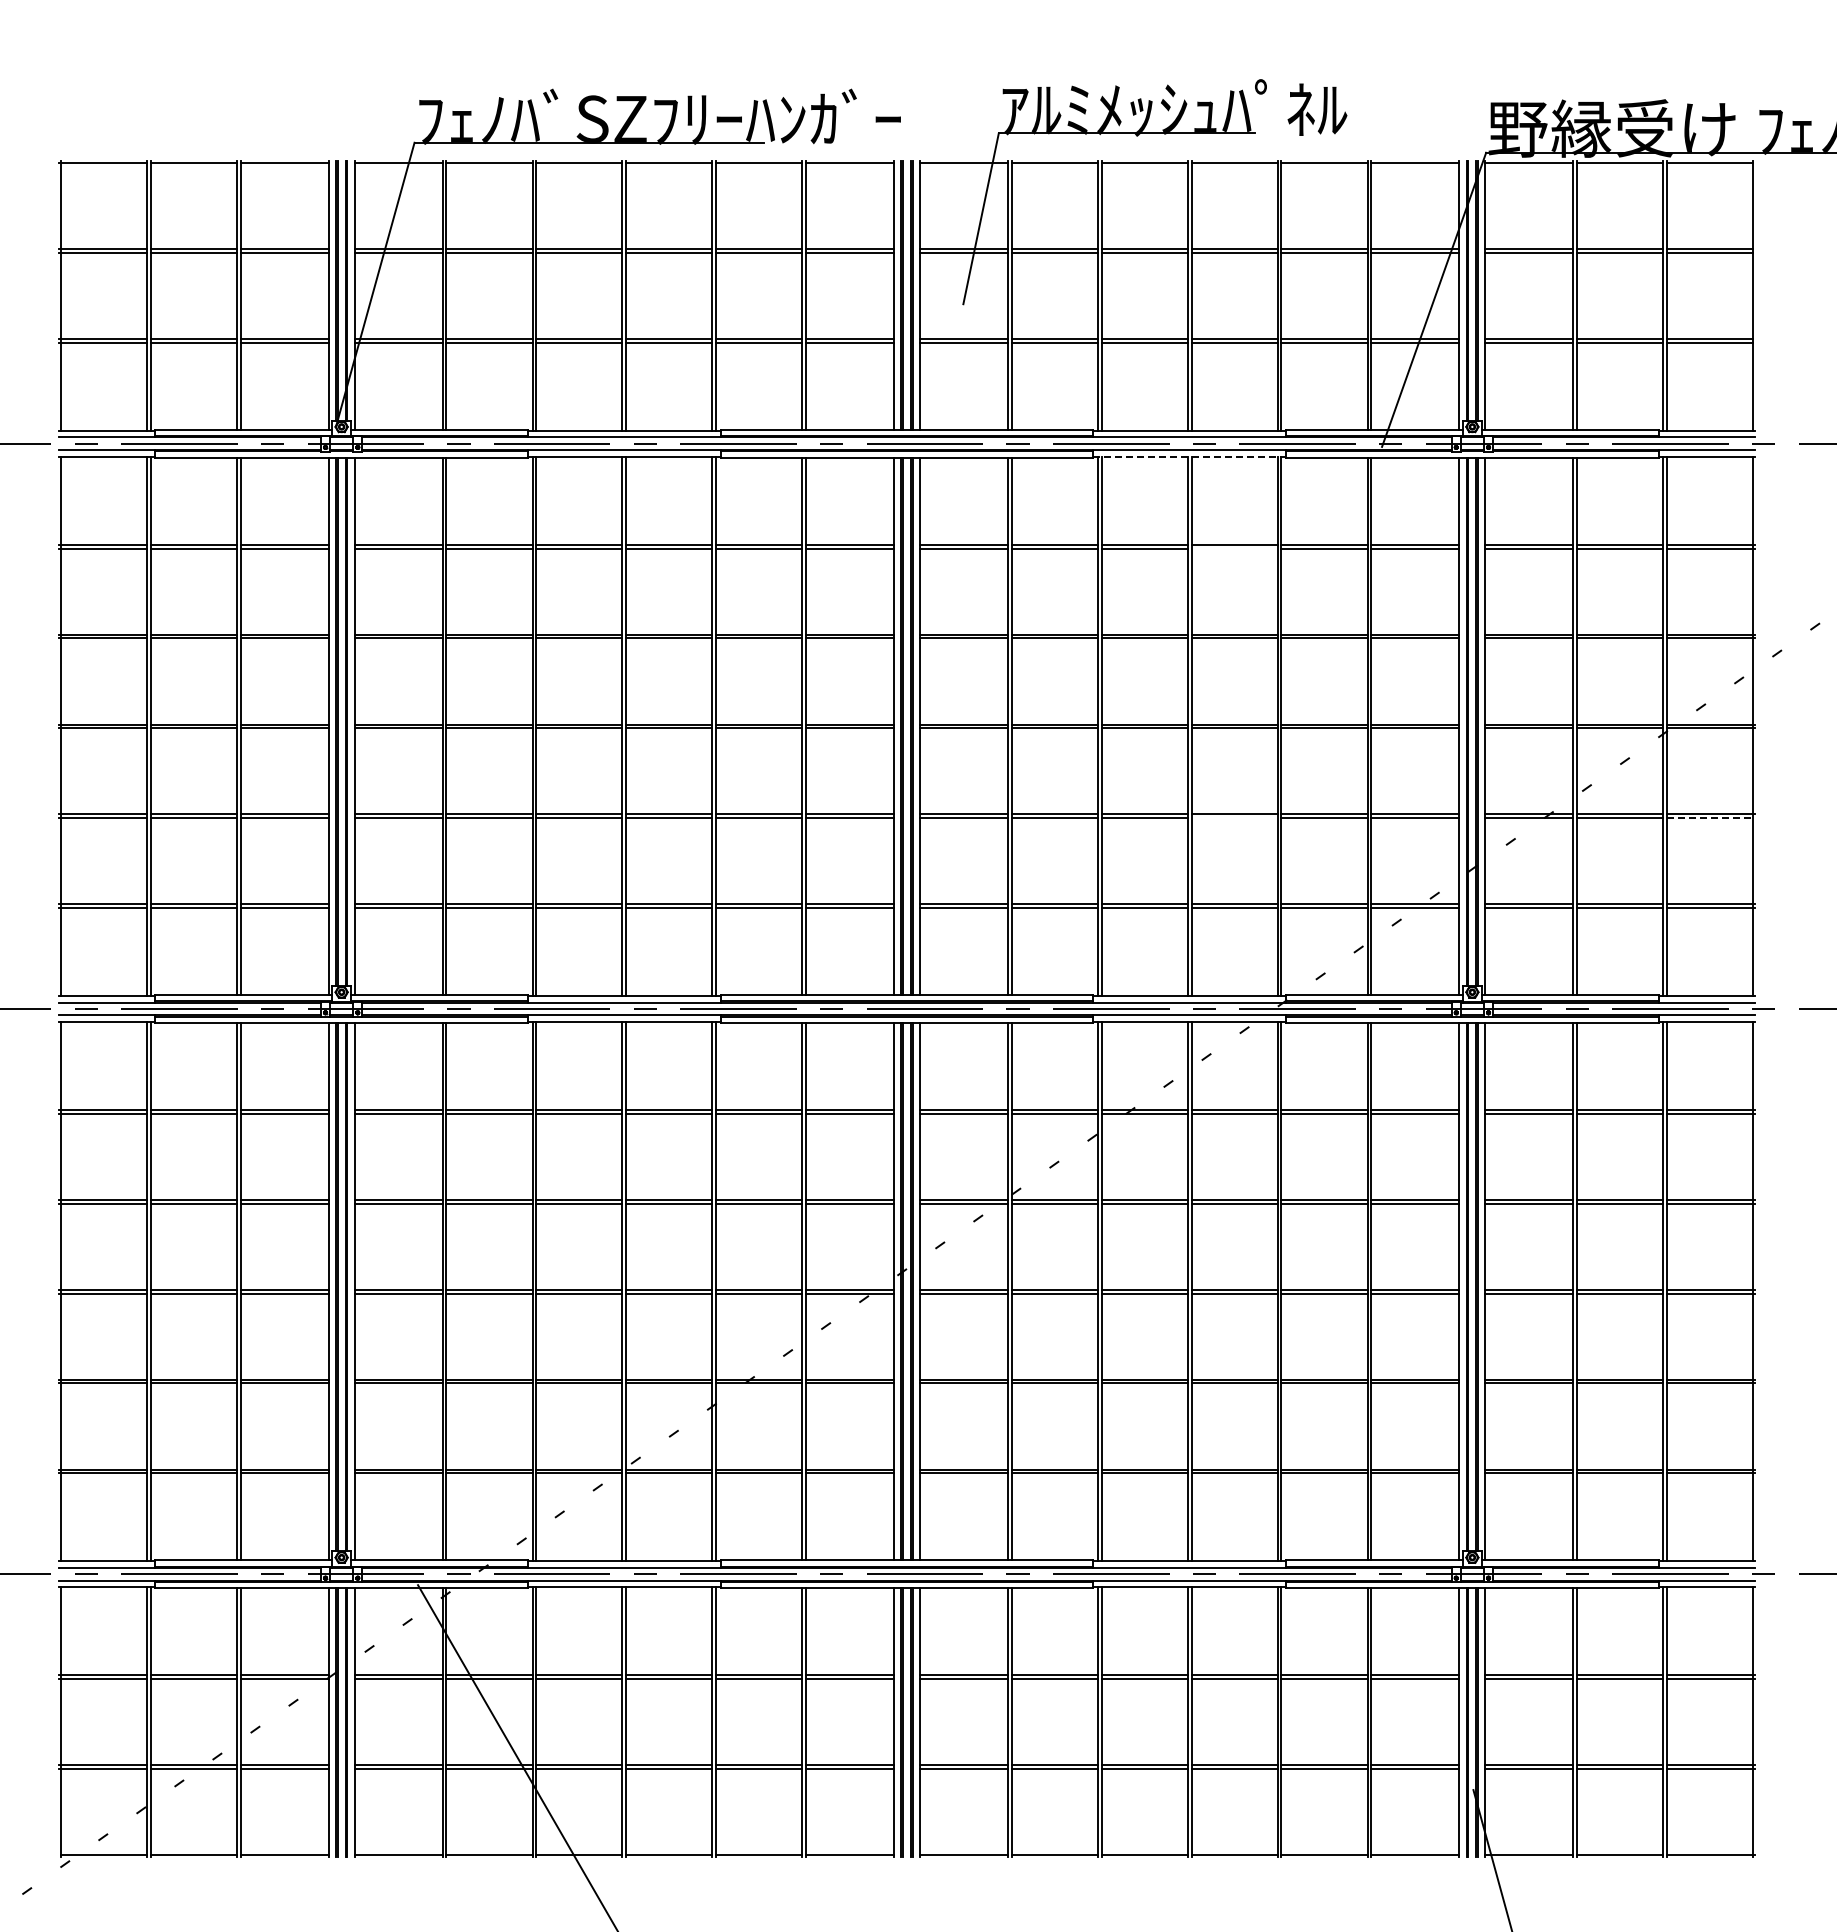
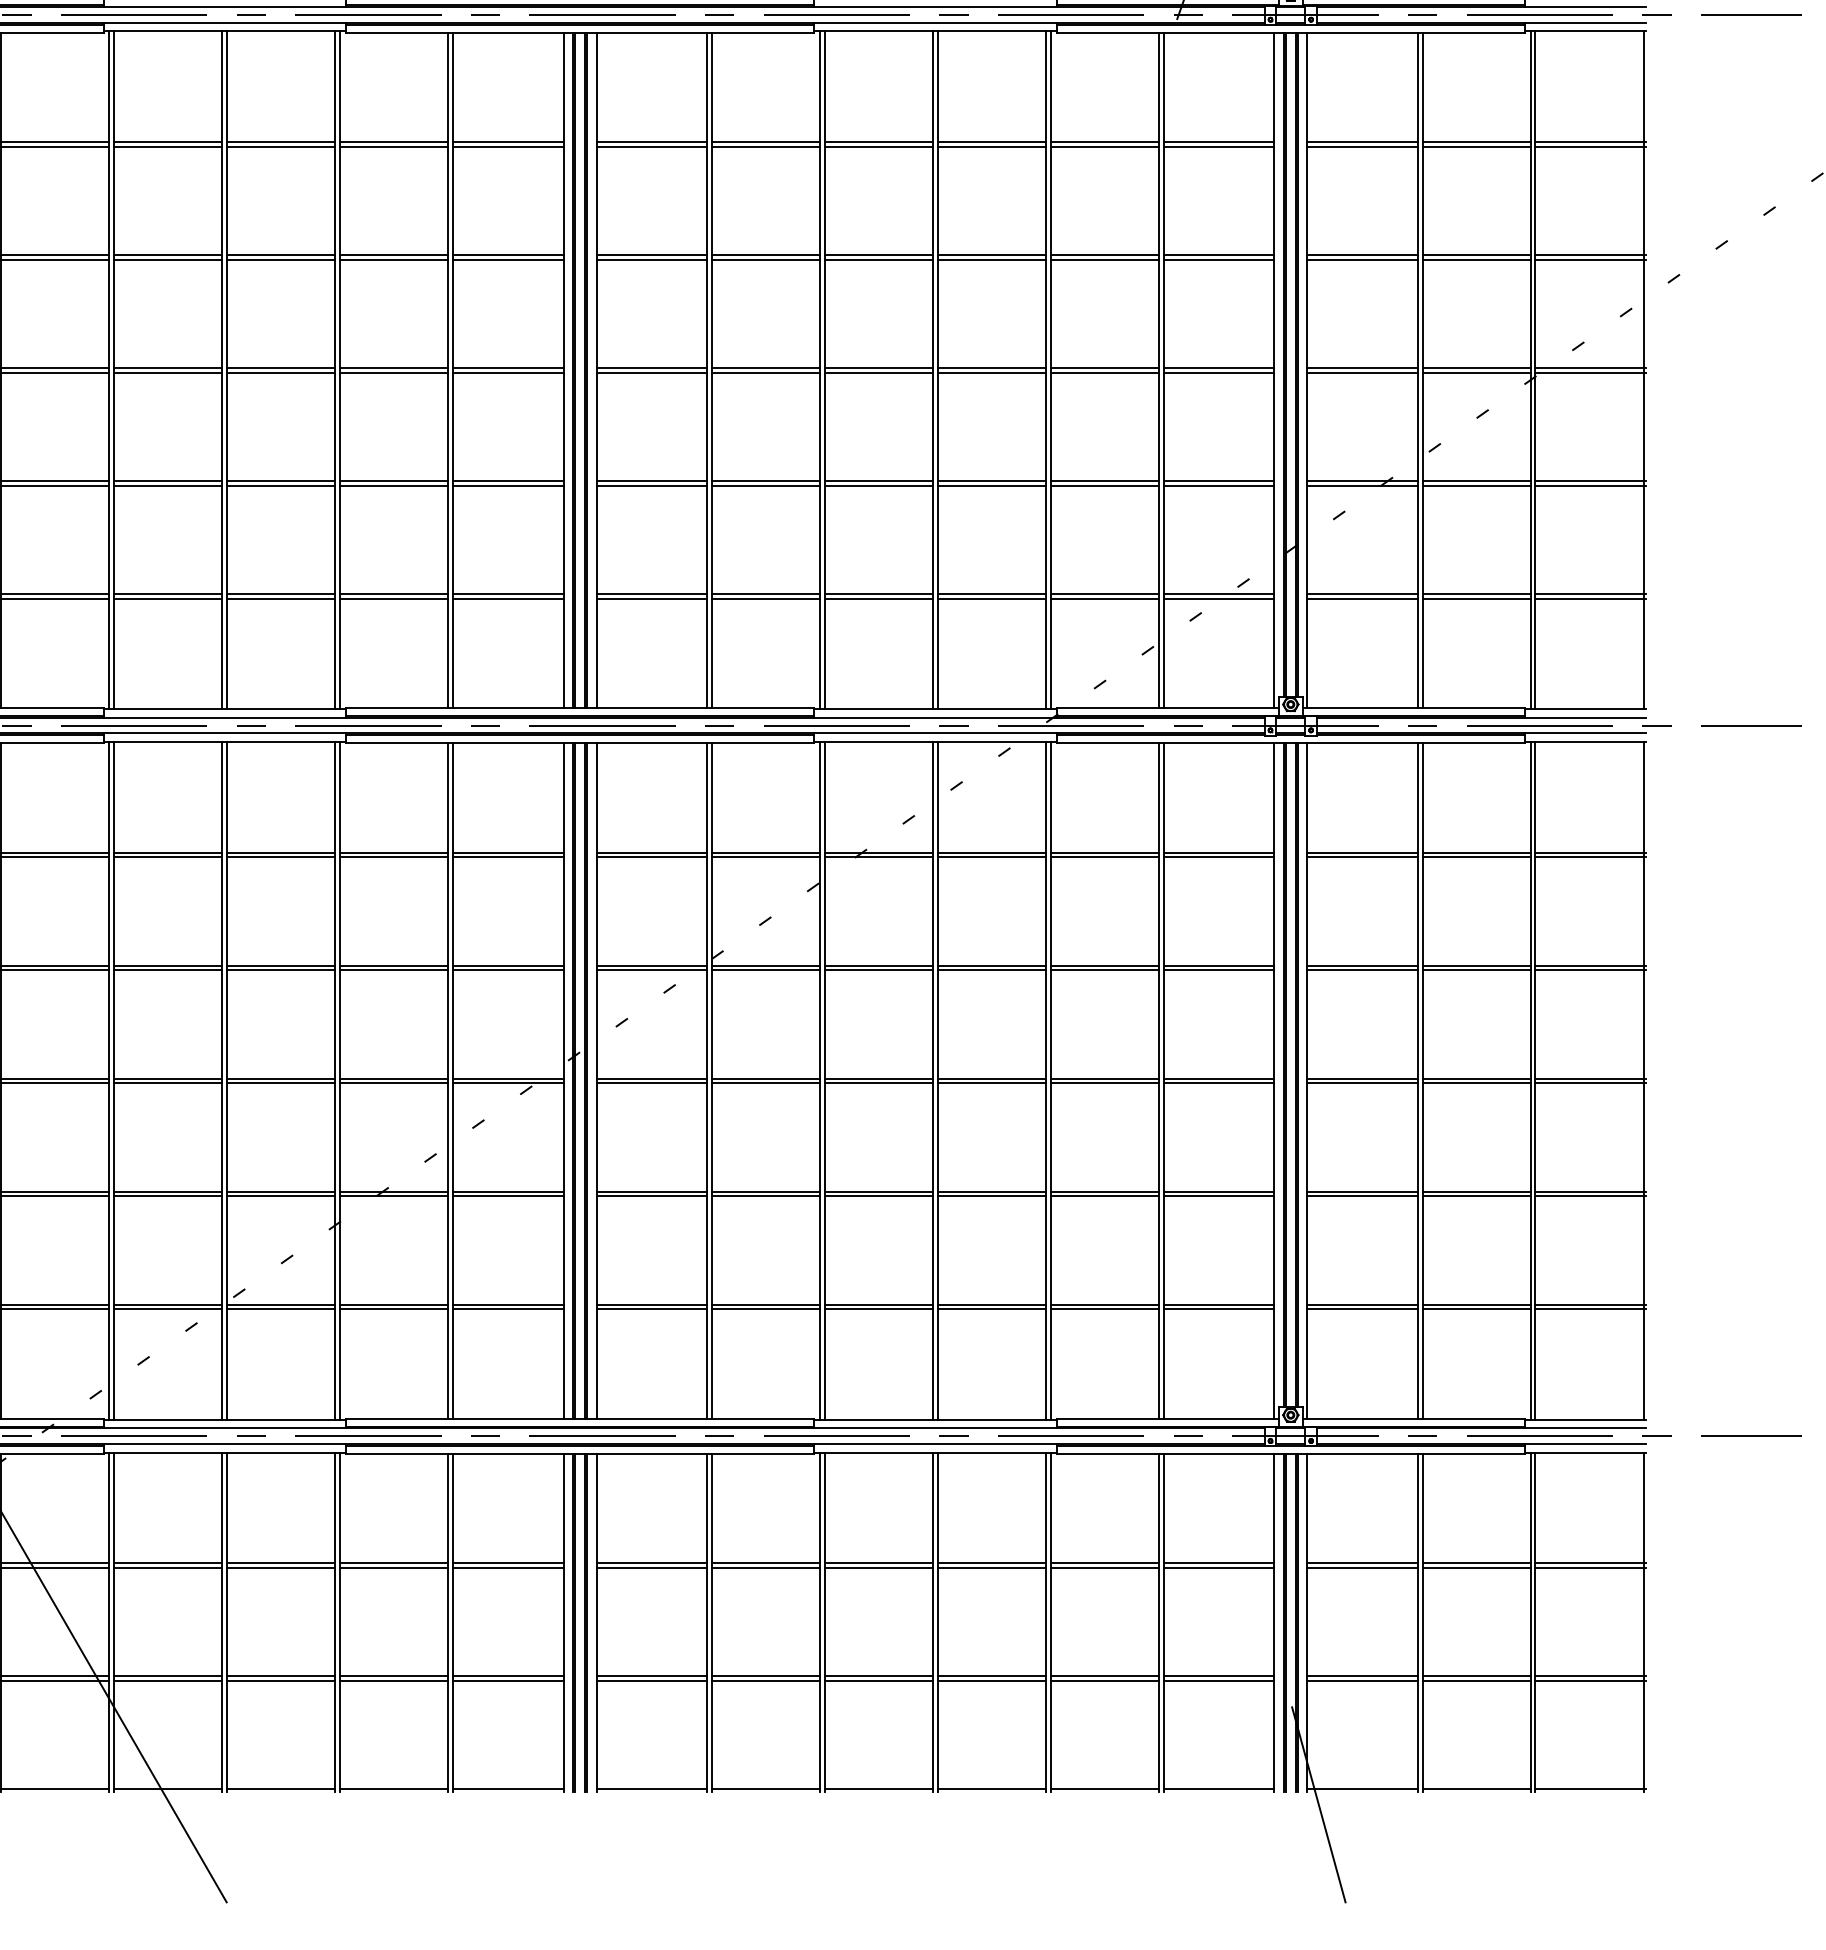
line: (1190, 456) -> (936, 31), dashed -> solid
line: (1234, 548) -> (991, 146), added
line: (1234, 818) -> (991, 486), added
line: (1711, 818) -> (1591, 486), dashed -> solid

